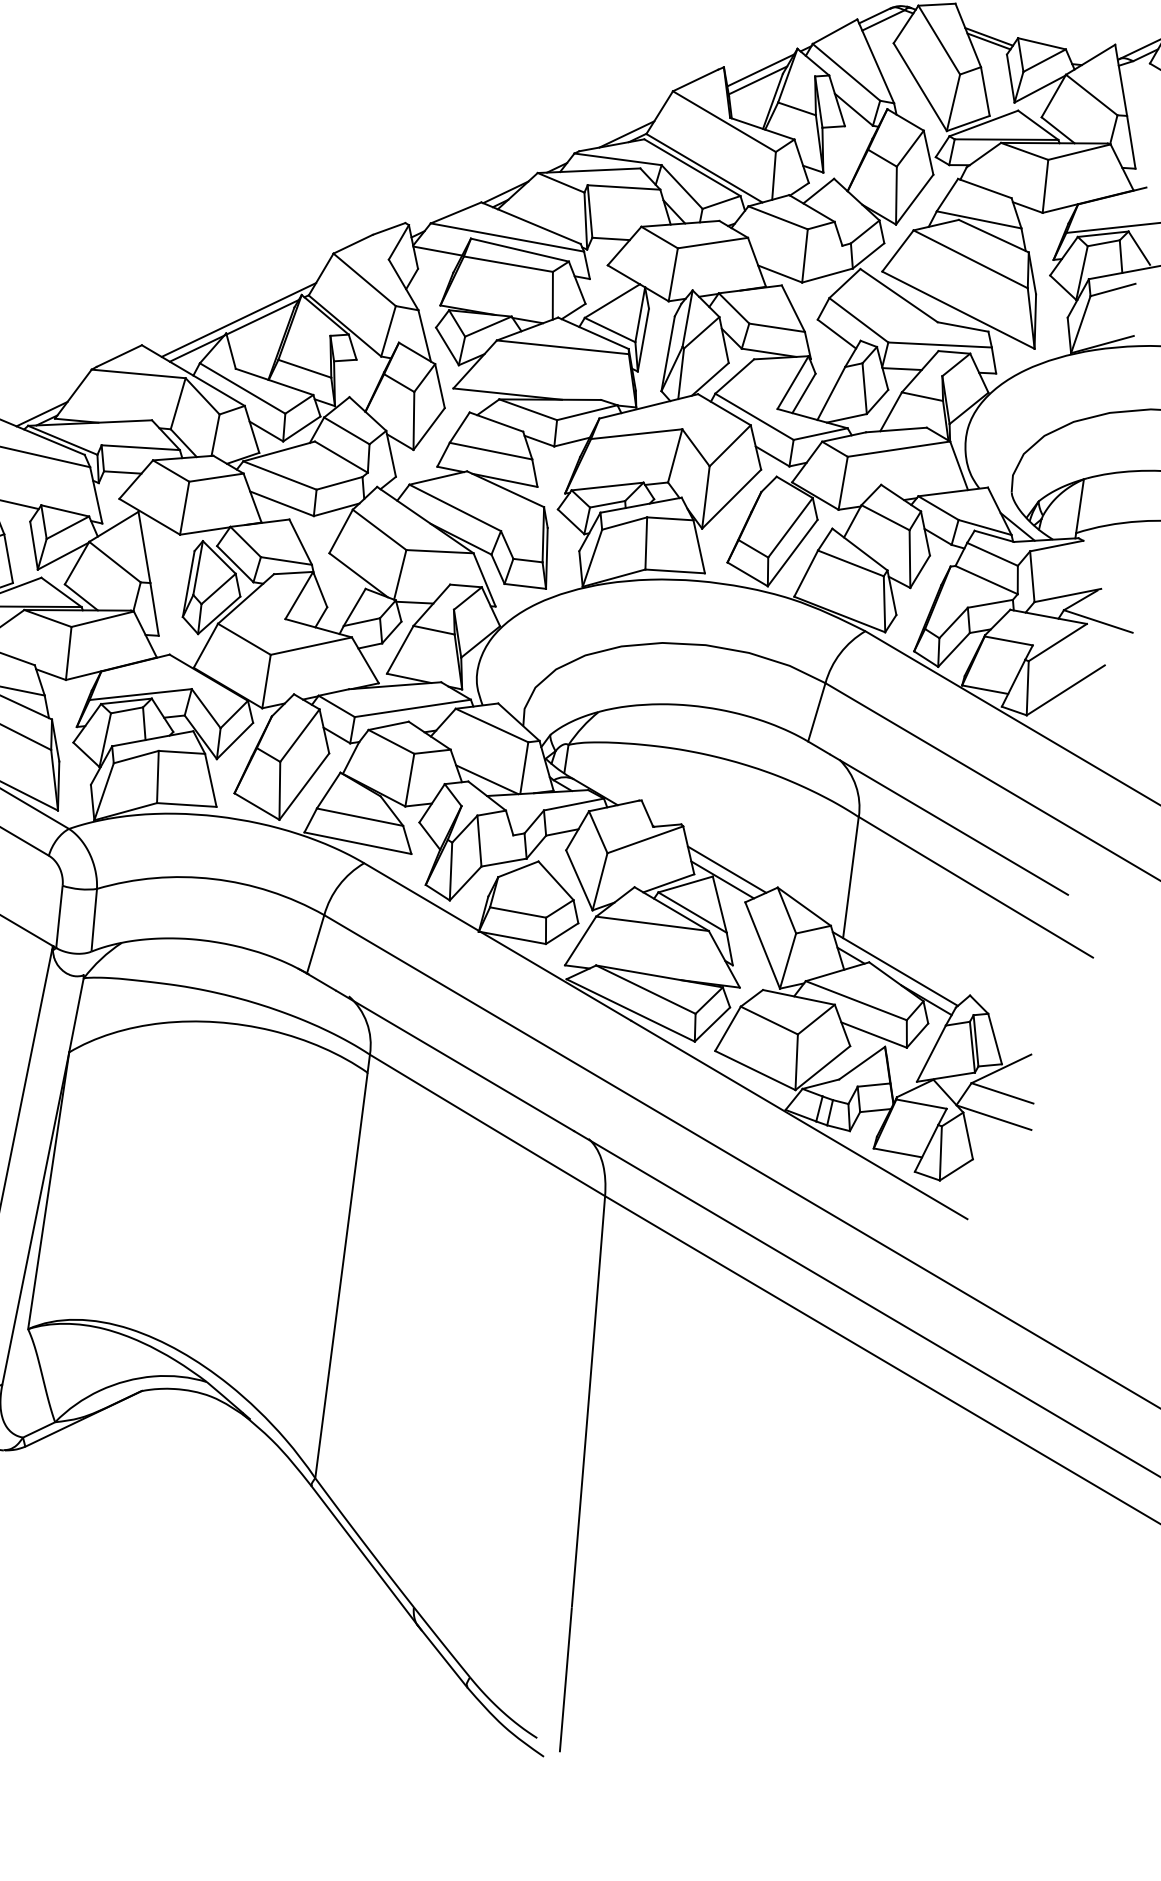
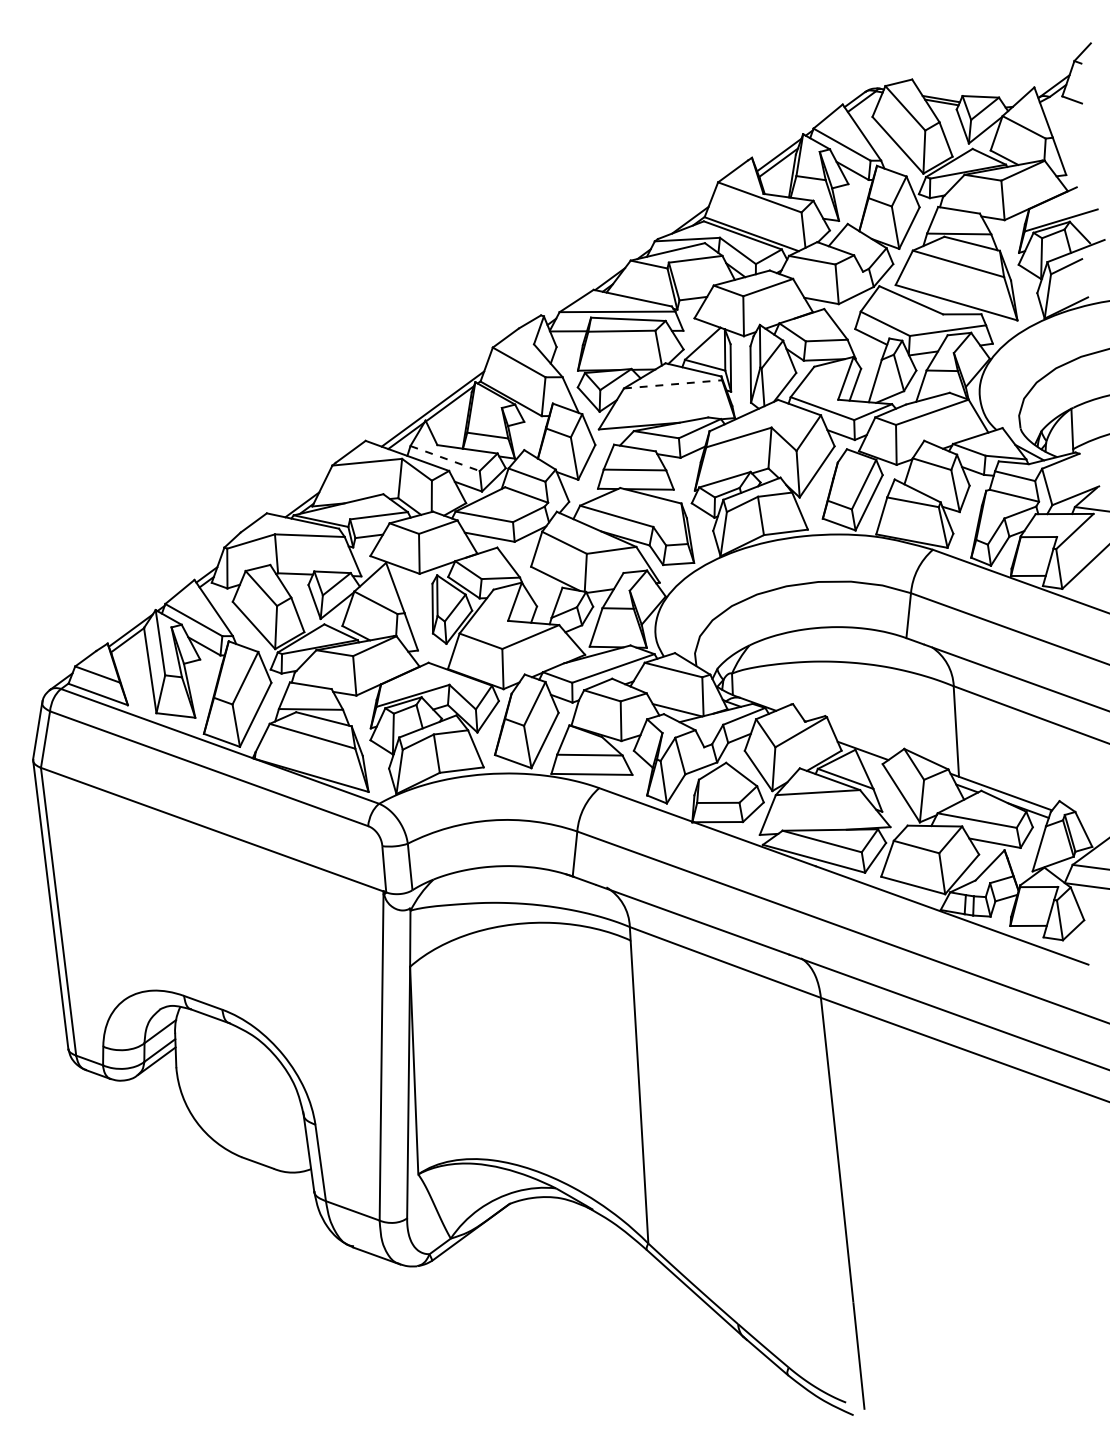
line: (563, 347) -> (673, 384), solid -> dashed
line: (243, 388) -> (445, 458), solid -> dashed
line: (726, 869) -> (864, 742), removed

